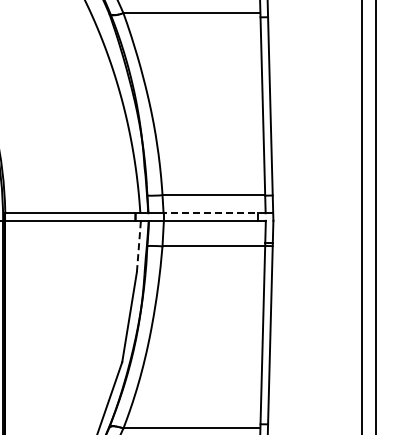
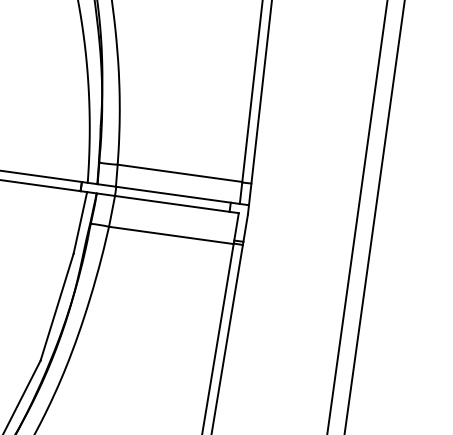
line: (214, 213) -> (177, 195), dashed -> solid
line: (138, 246) -> (79, 222), dashed -> solid

